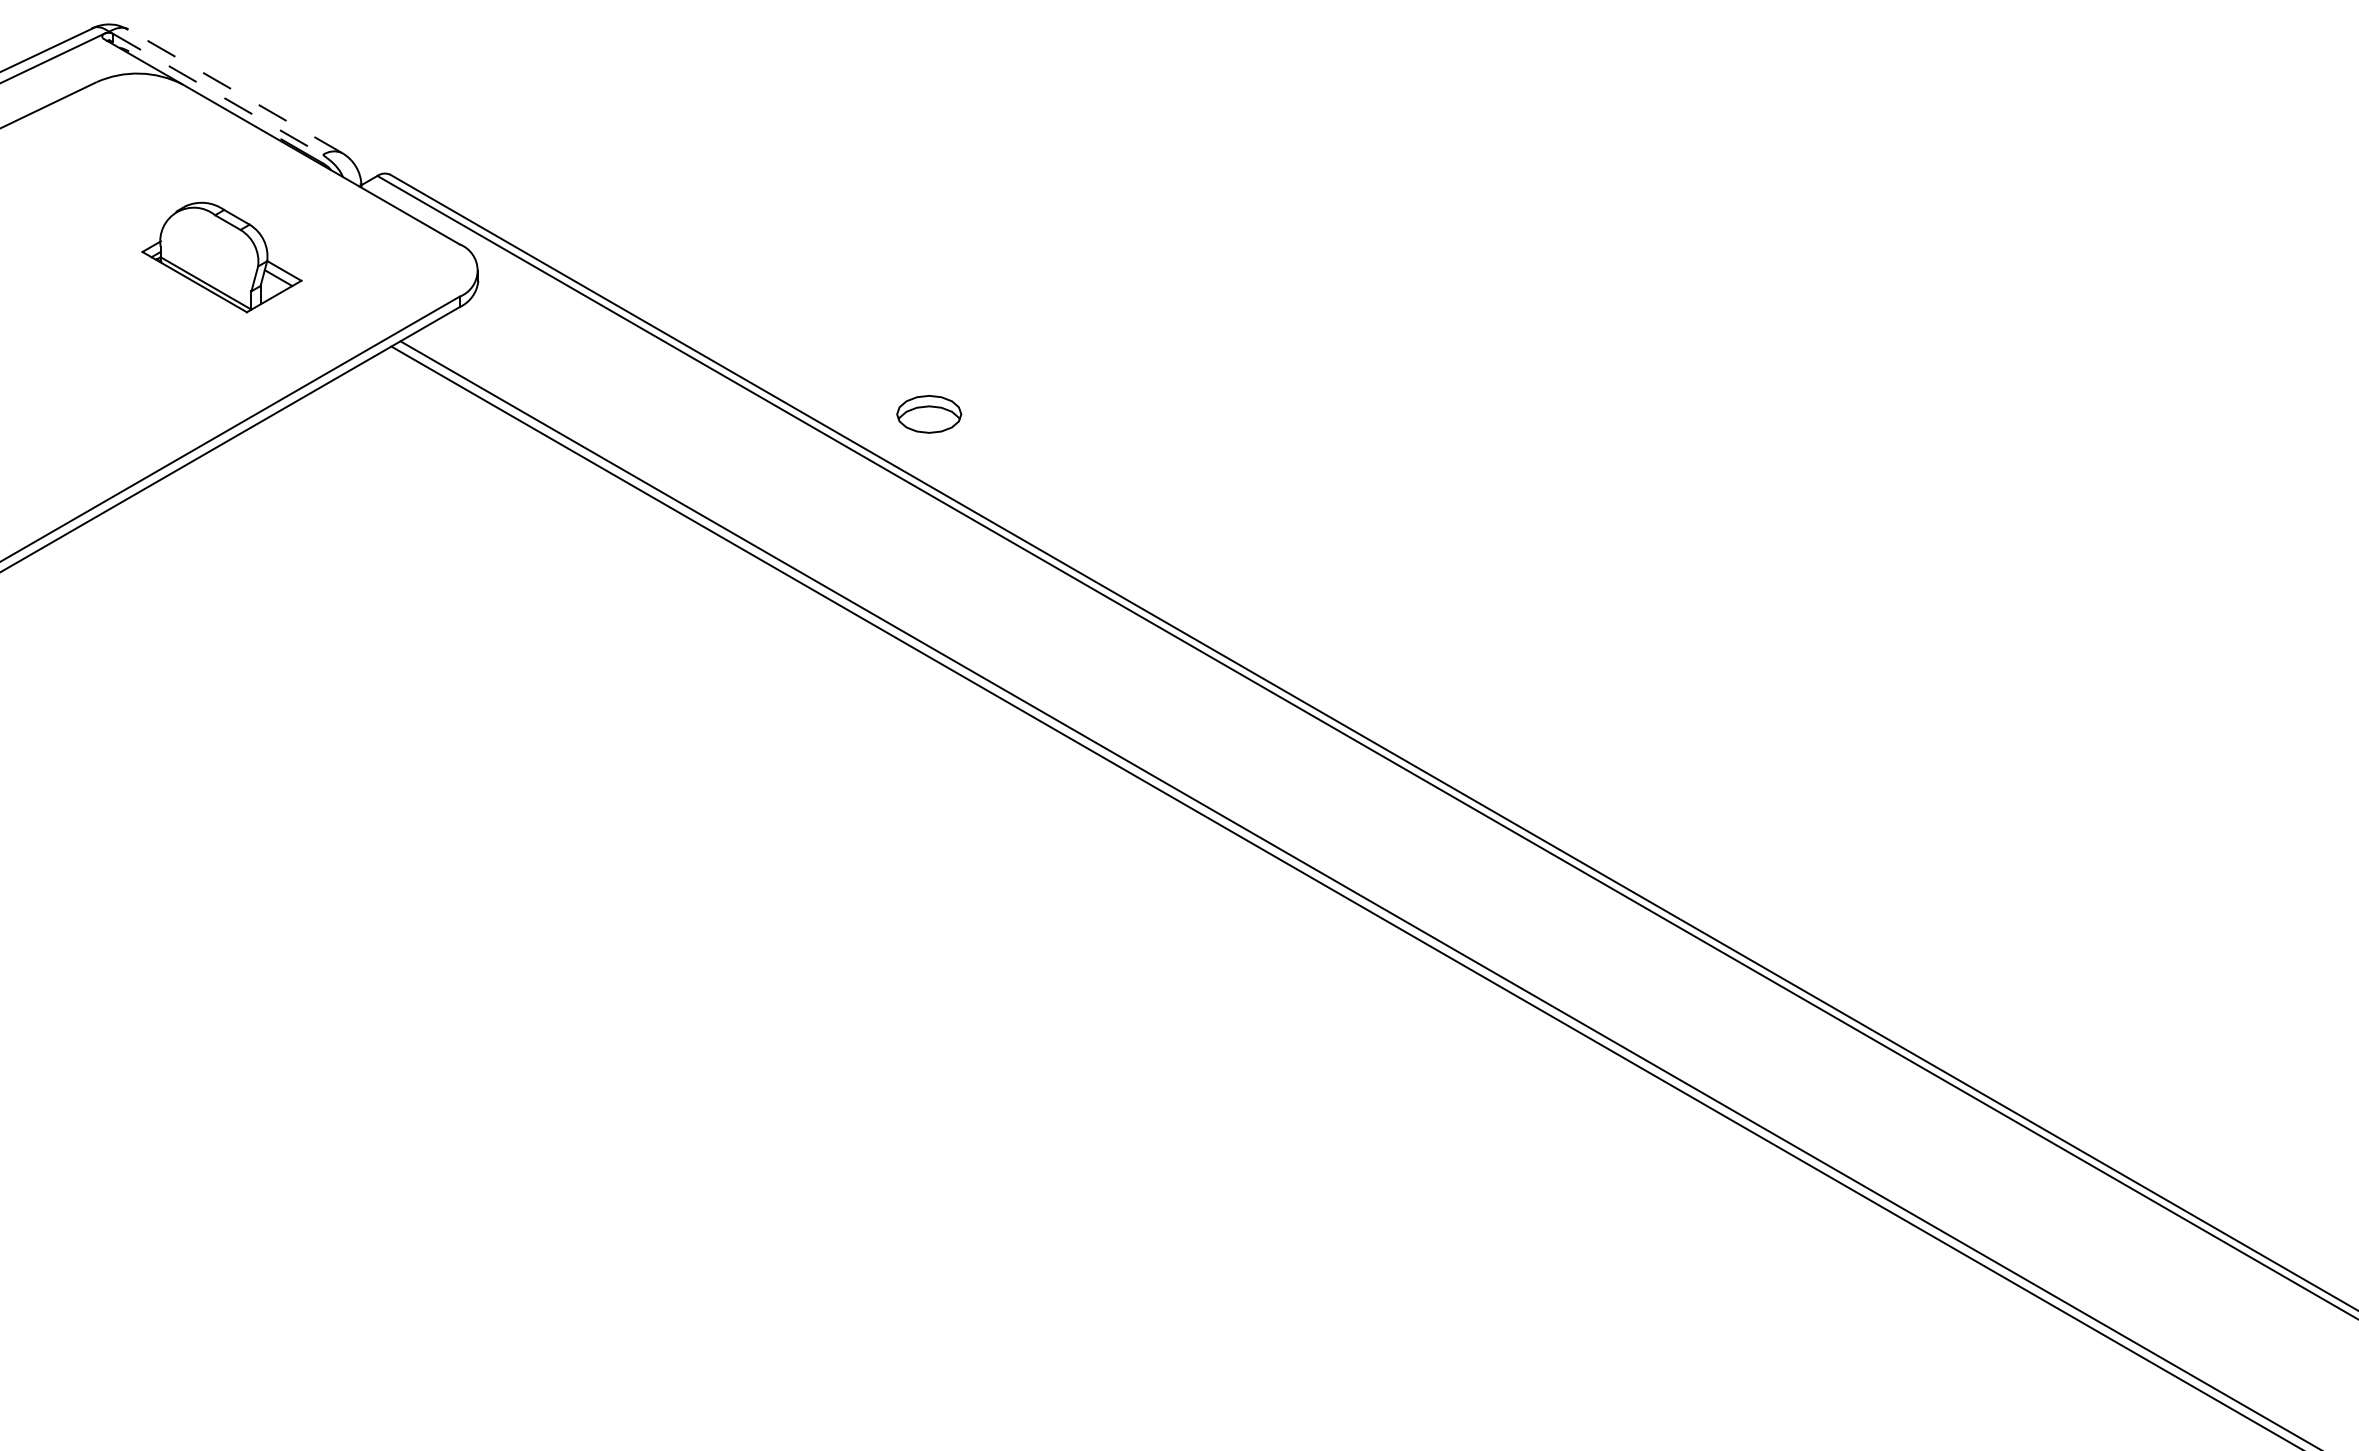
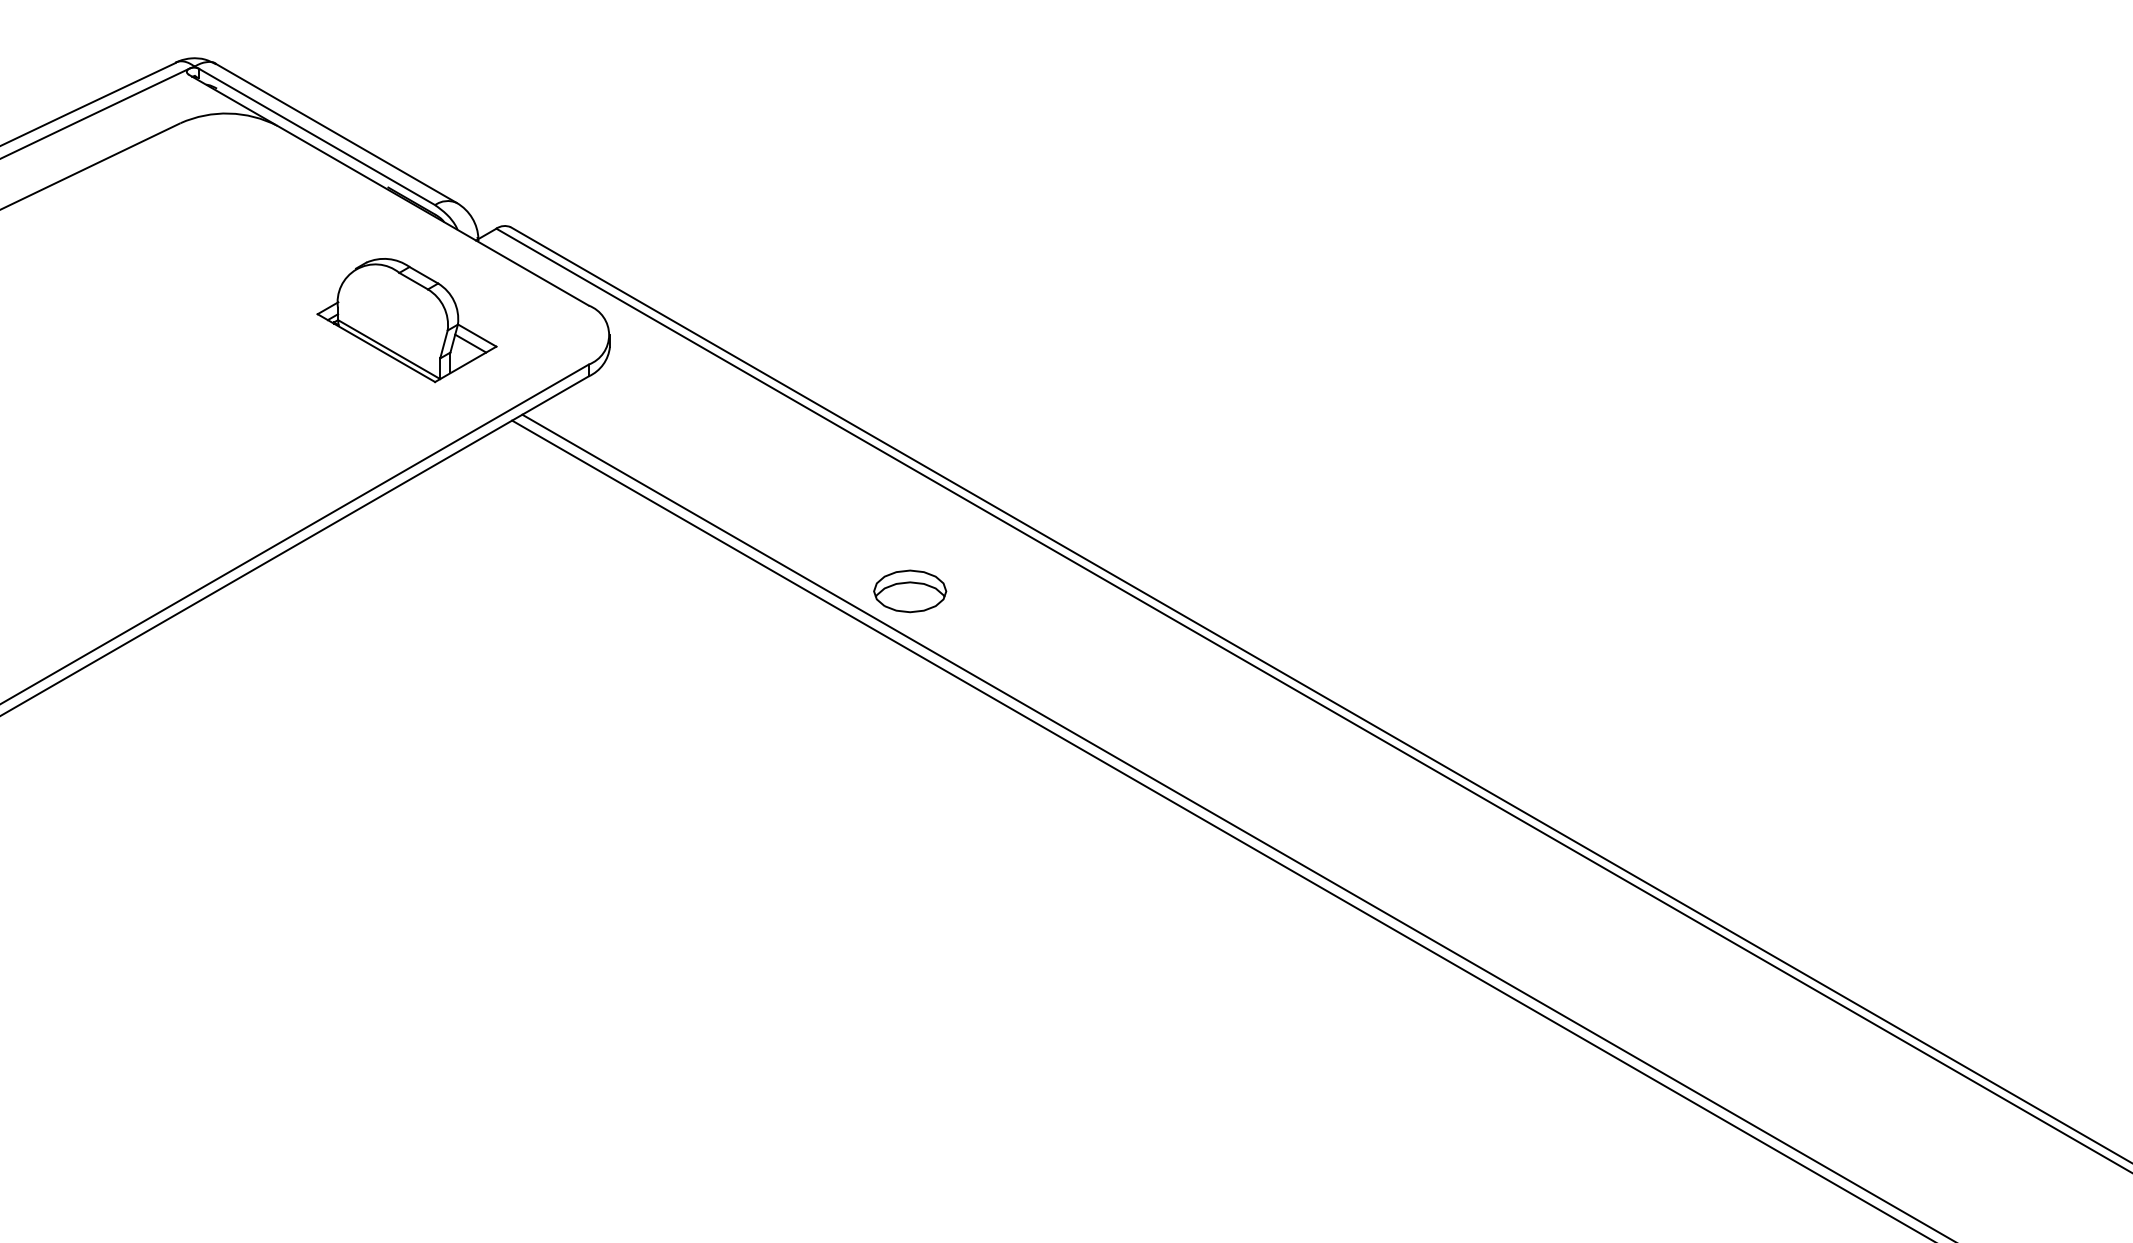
line: (234, 91) -> (335, 133), dashed -> solid
line: (218, 94) -> (317, 137), dashed -> solid
part: (221, 257) -> (406, 320), moved
part: (929, 414) -> (910, 591), moved

